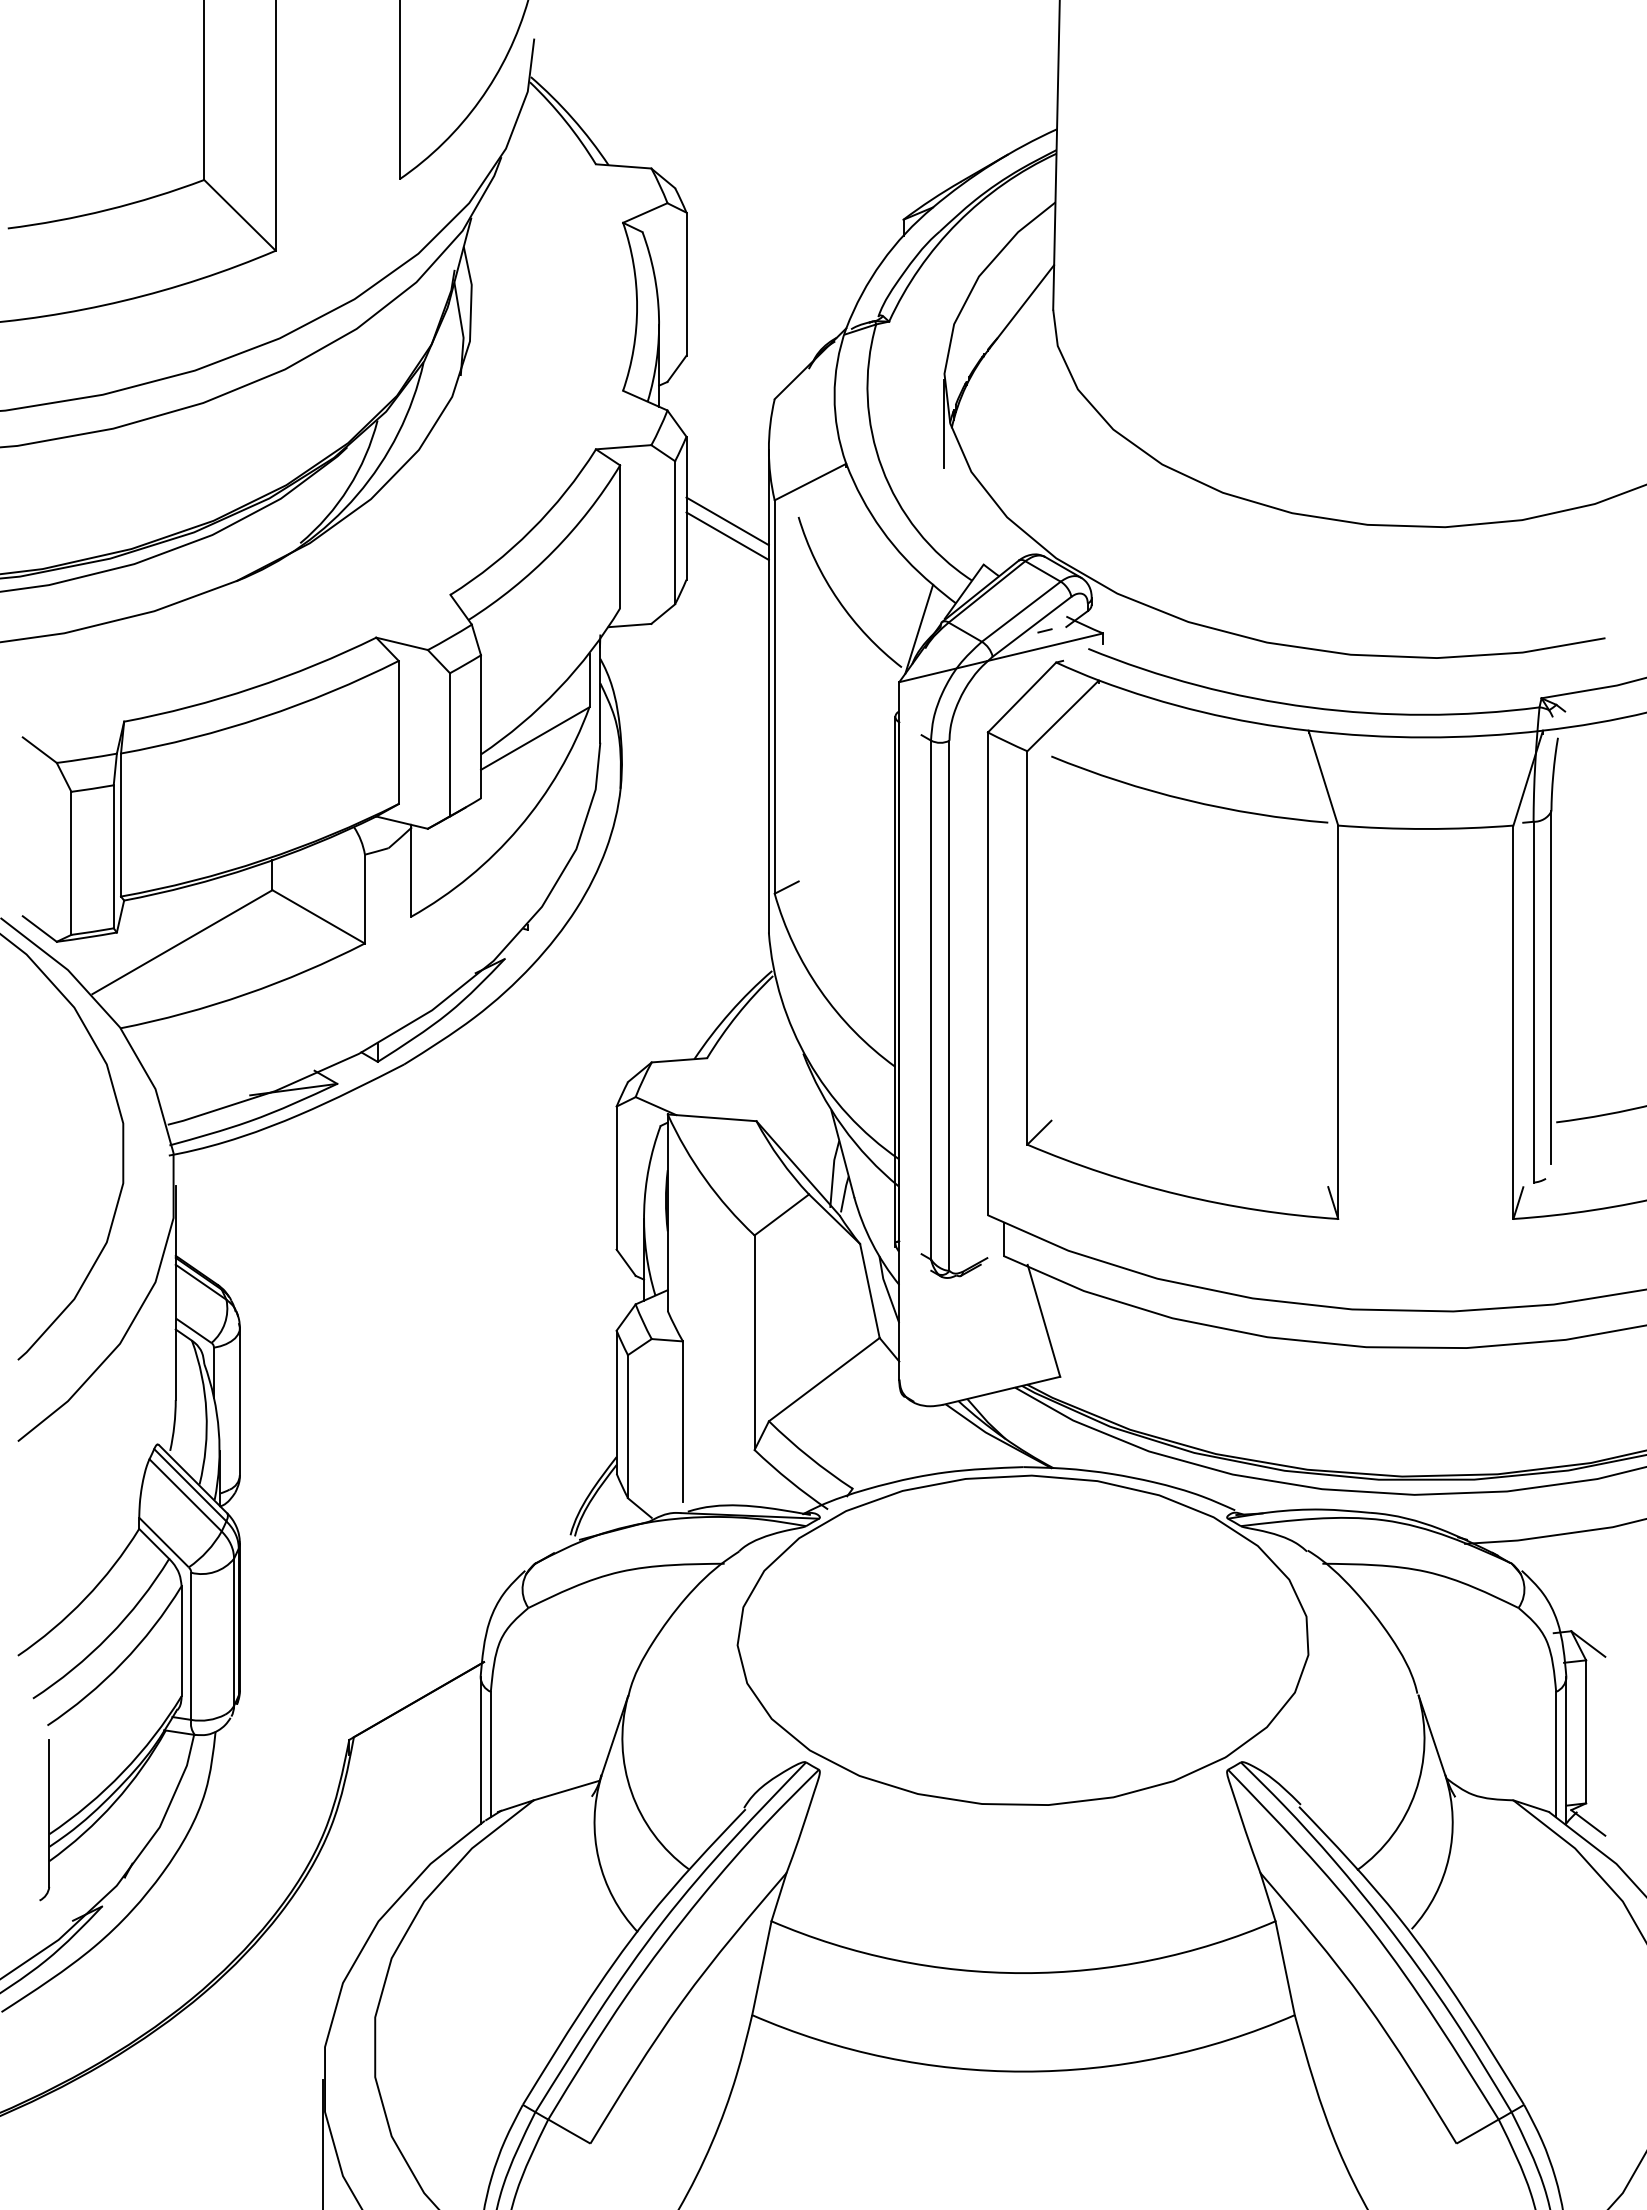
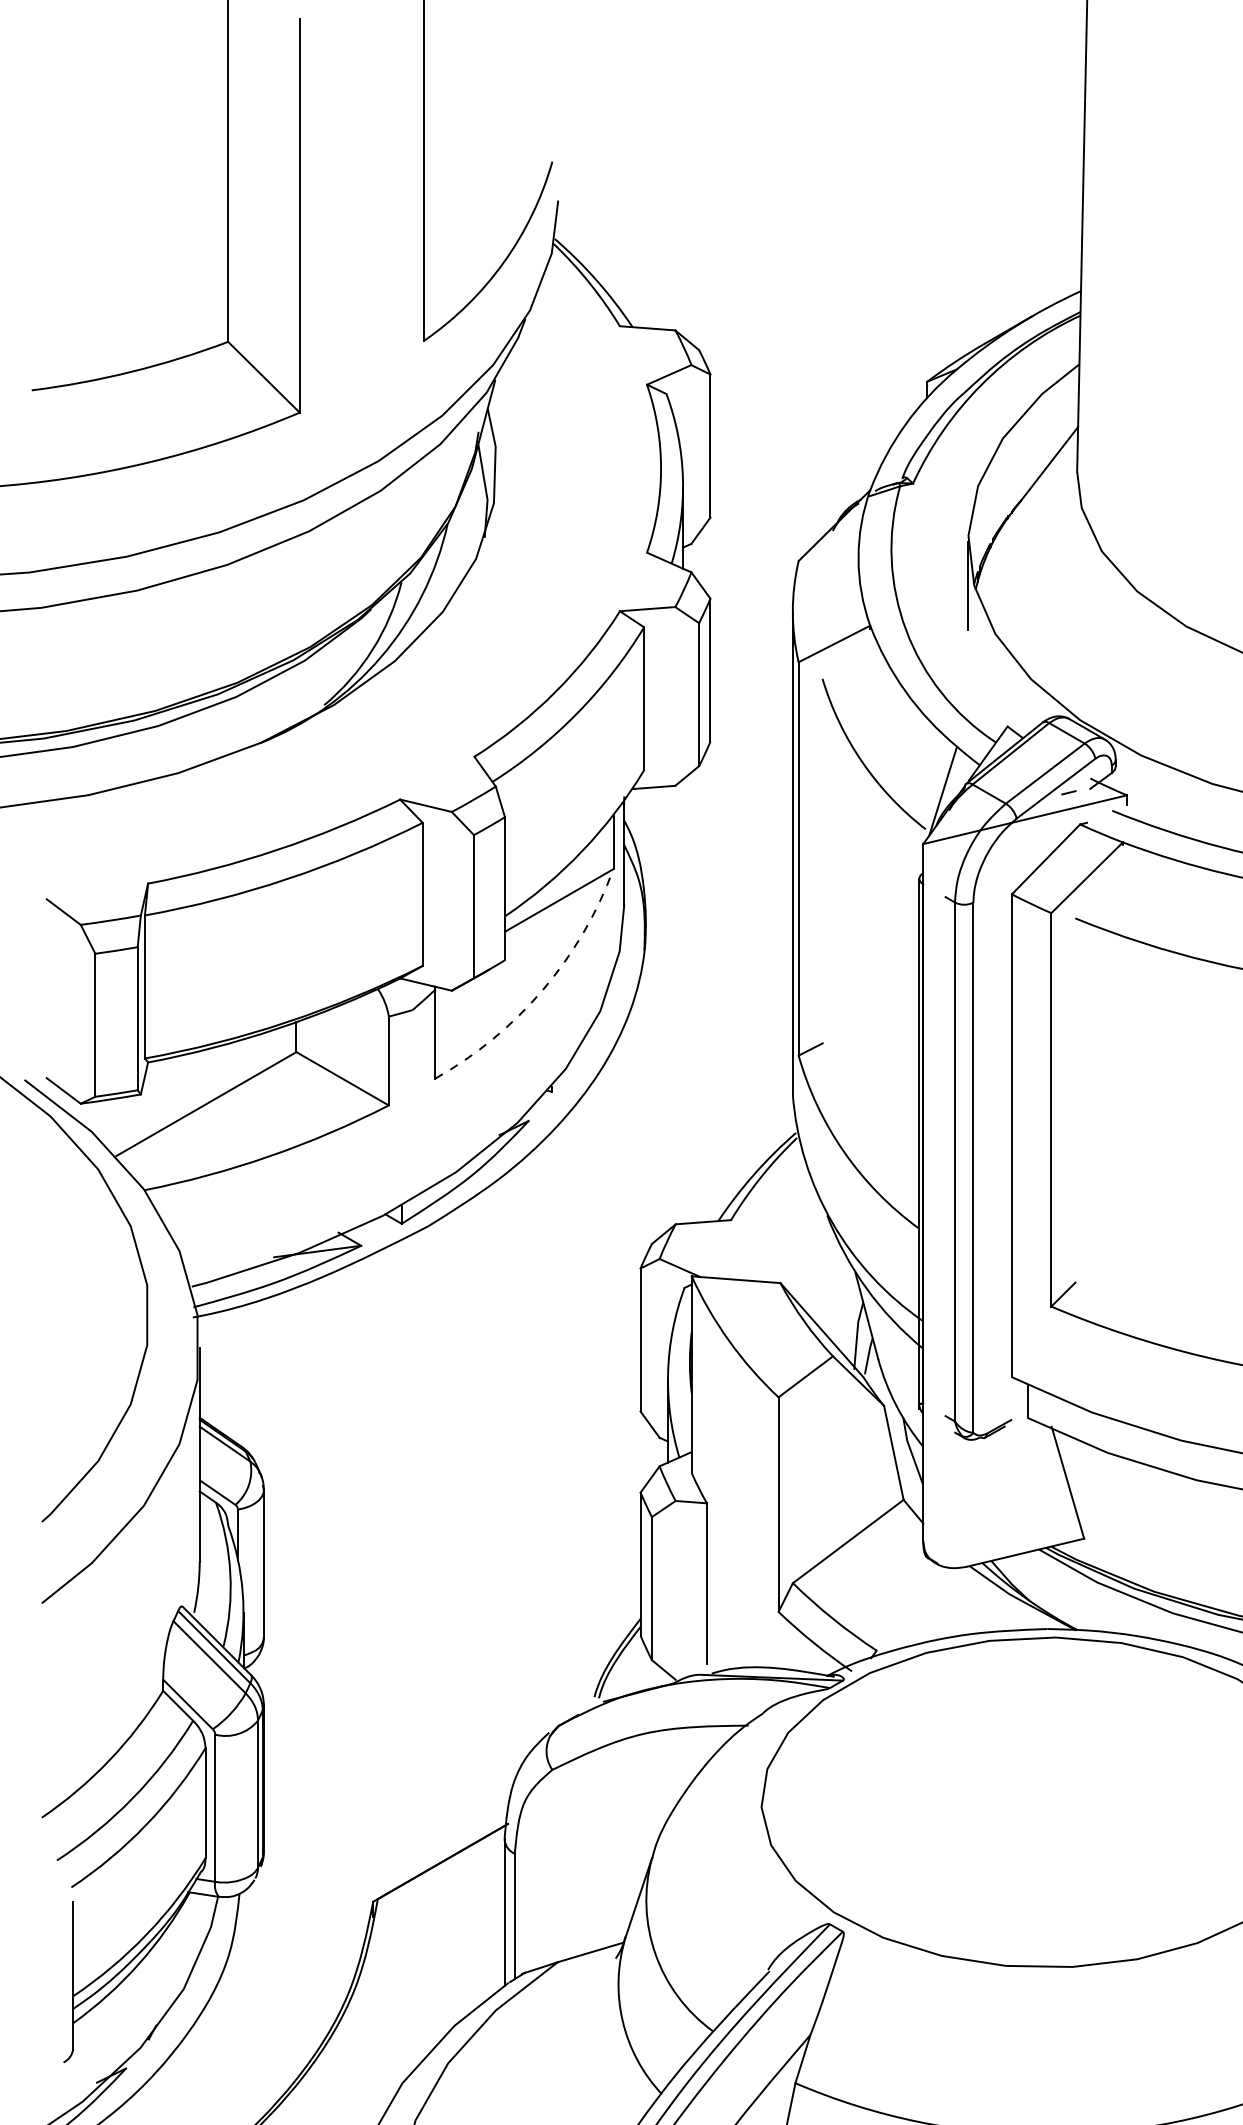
line: (727, 521) -> (751, 683), removed
line: (727, 535) -> (751, 697), removed
arc: (519, 827) -> (543, 989), solid -> dashed

